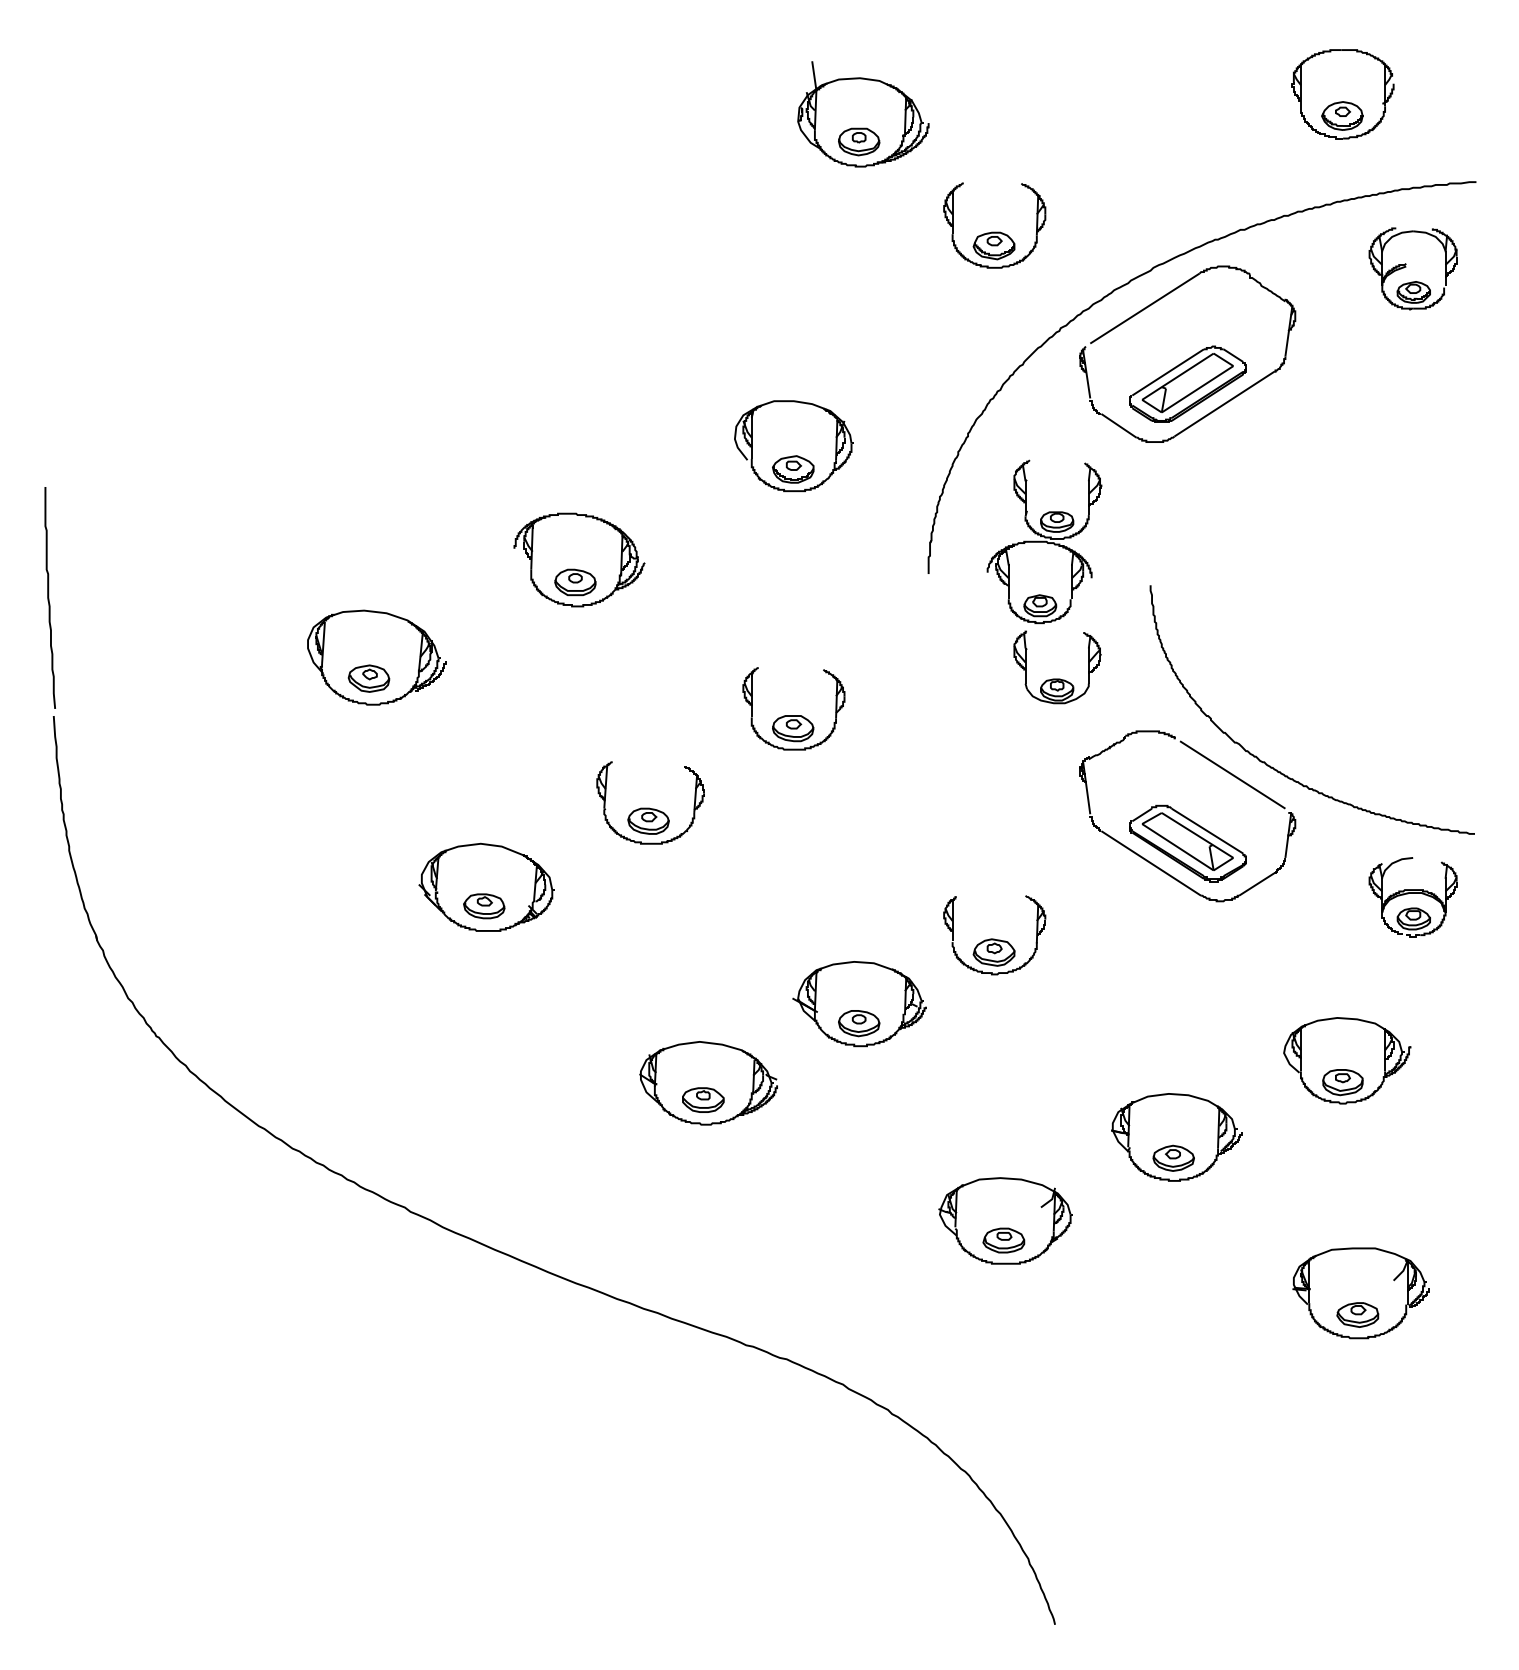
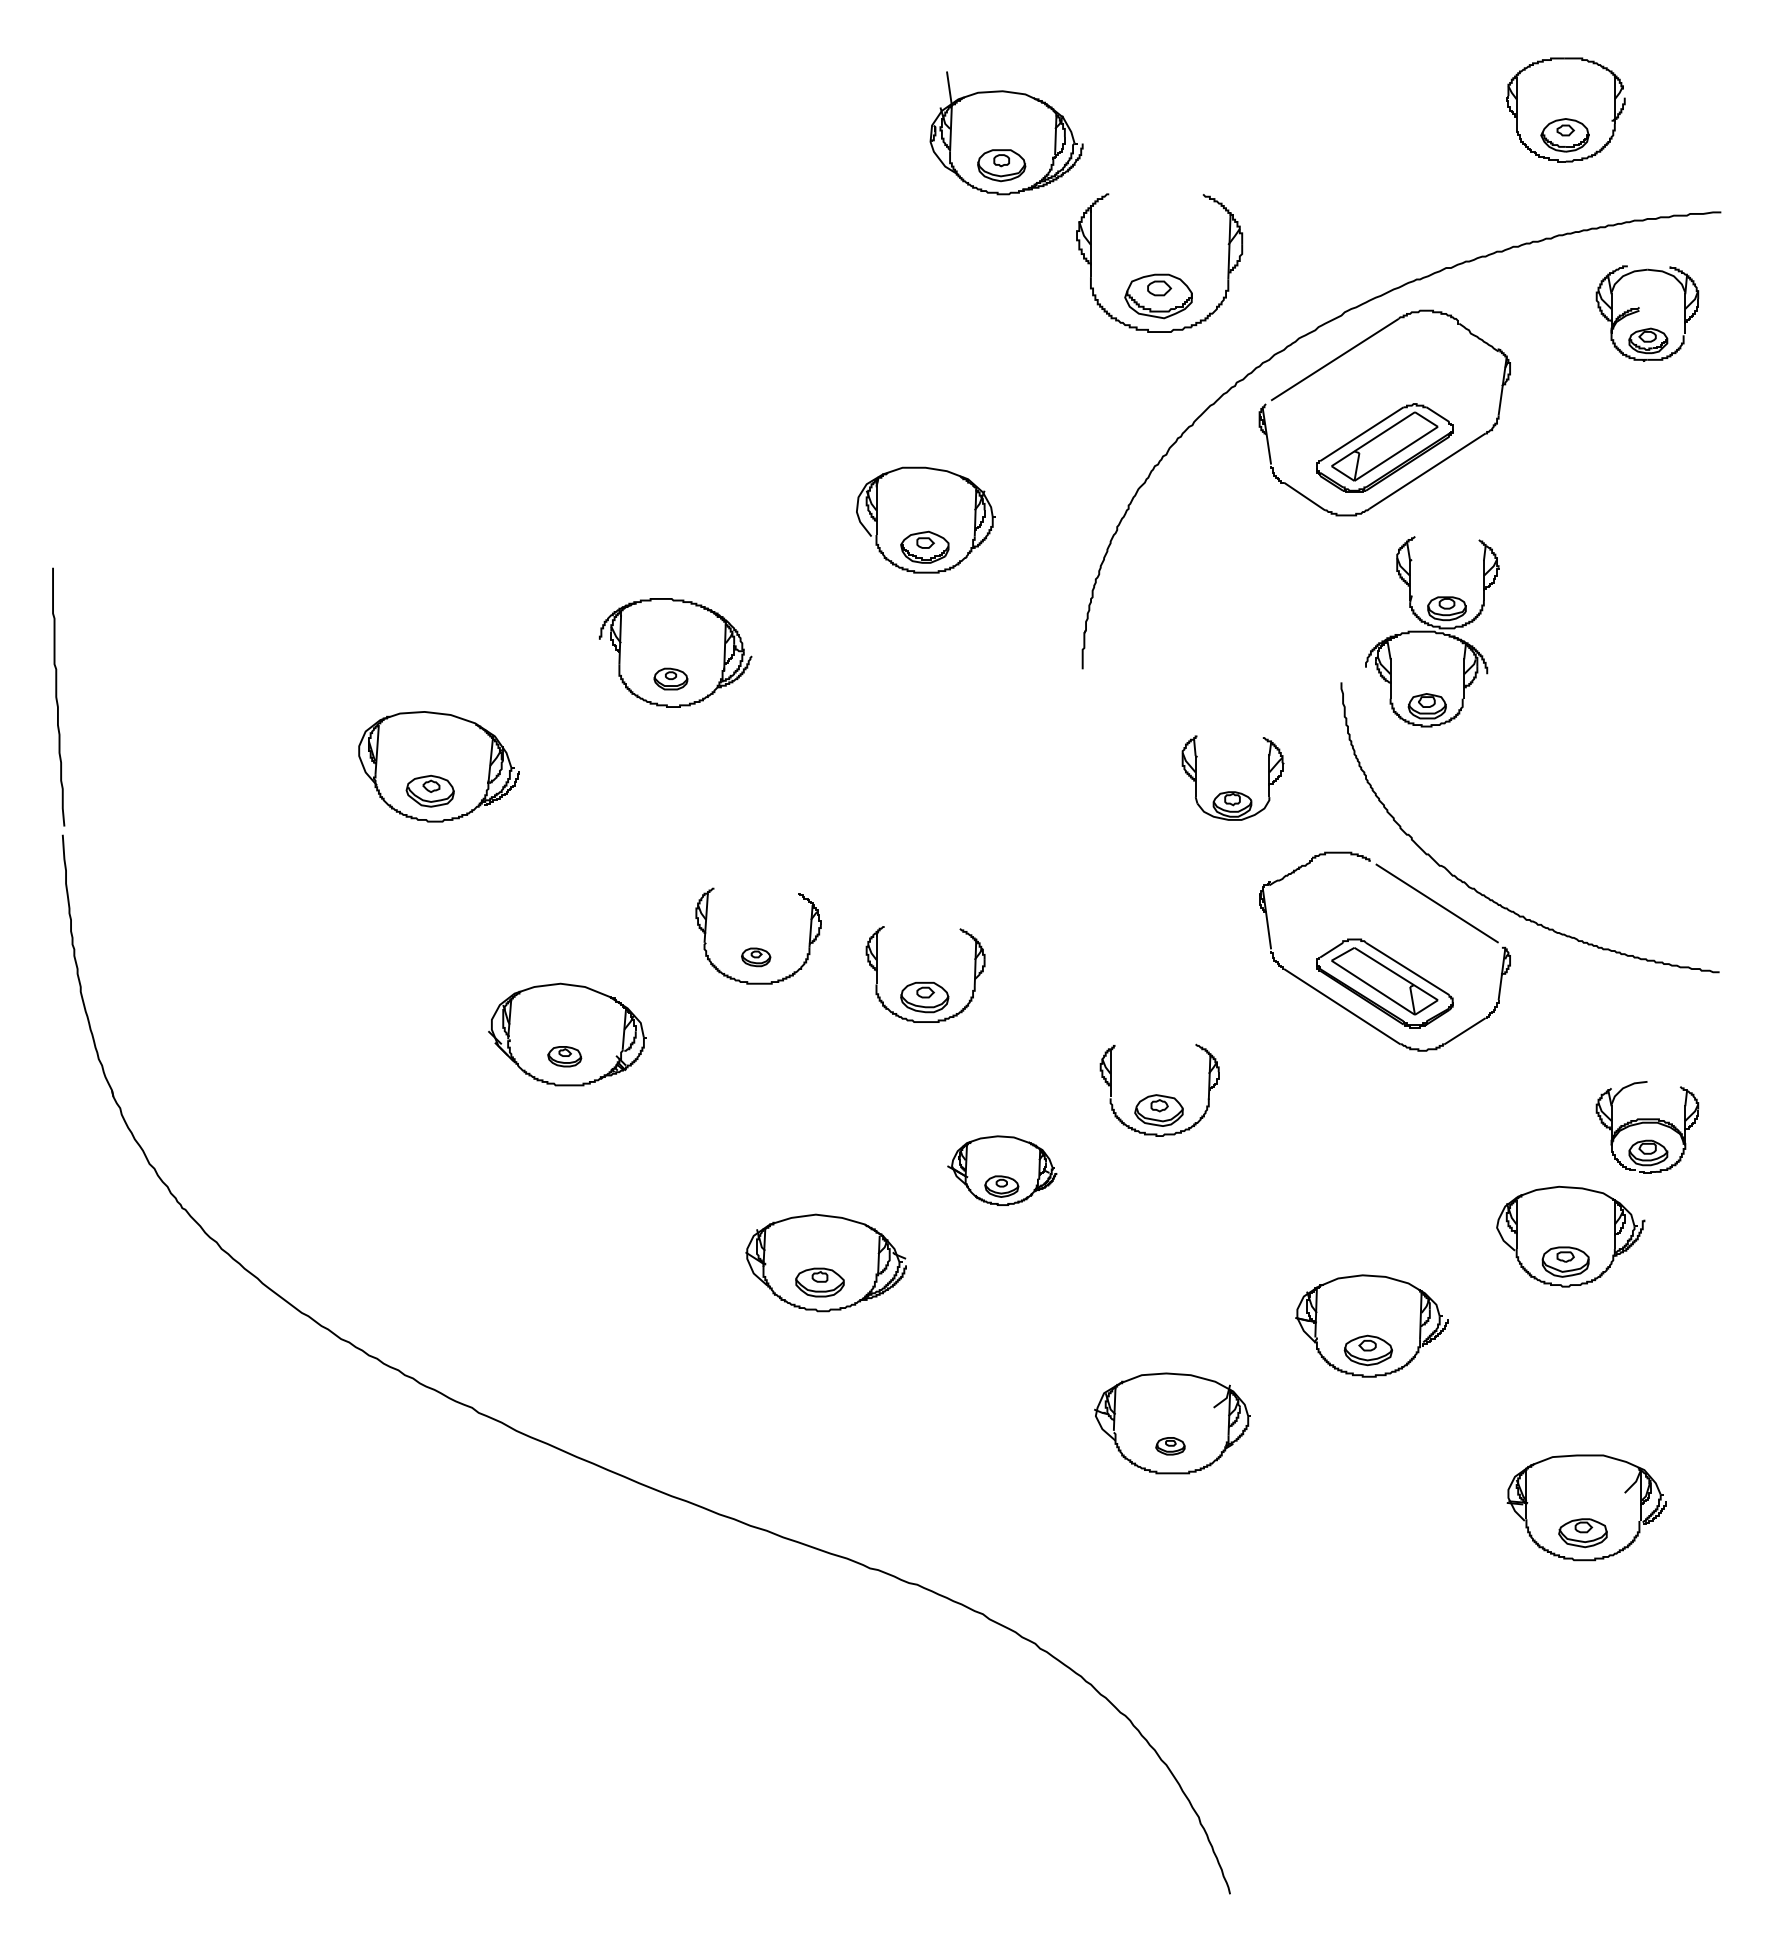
part: (994, 225) -> (1159, 262), size x1.4
part: (1044, 541) -> (1432, 631), moved
part: (575, 582) -> (670, 679), size x0.7
part: (793, 715) -> (925, 982), moved
part: (648, 820) -> (756, 956), size x0.6
part: (1412, 897) -> (1646, 1127), moved
part: (484, 906) -> (564, 1056), size x0.7
part: (859, 1004) -> (1002, 1171), size x0.7
part: (1003, 1240) -> (1169, 1446), size x0.6

